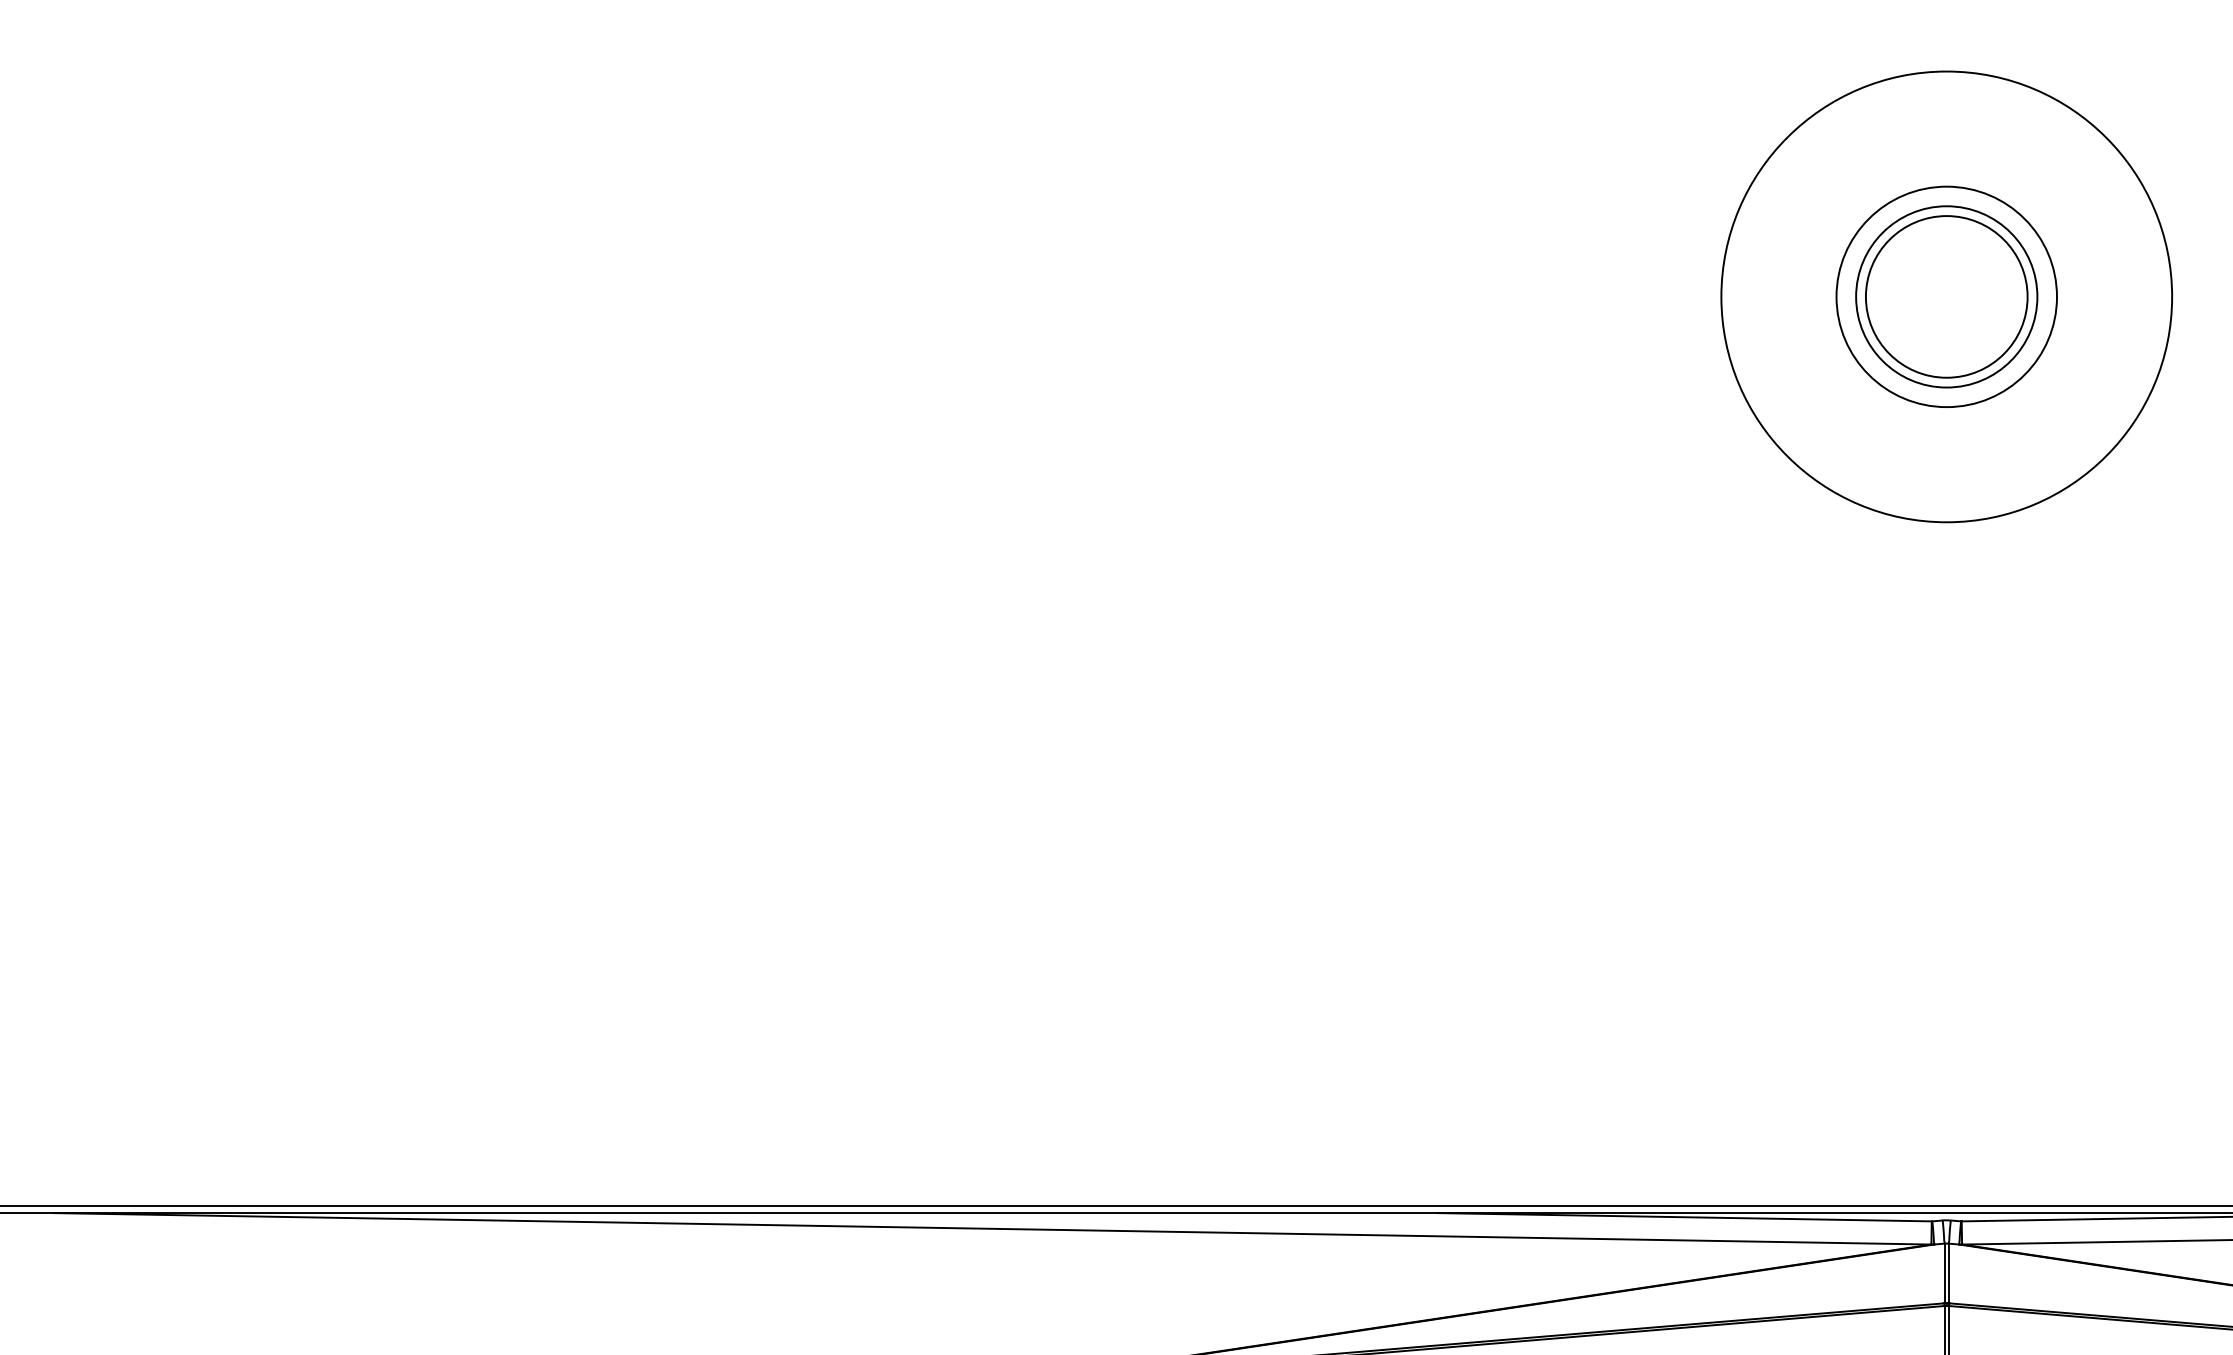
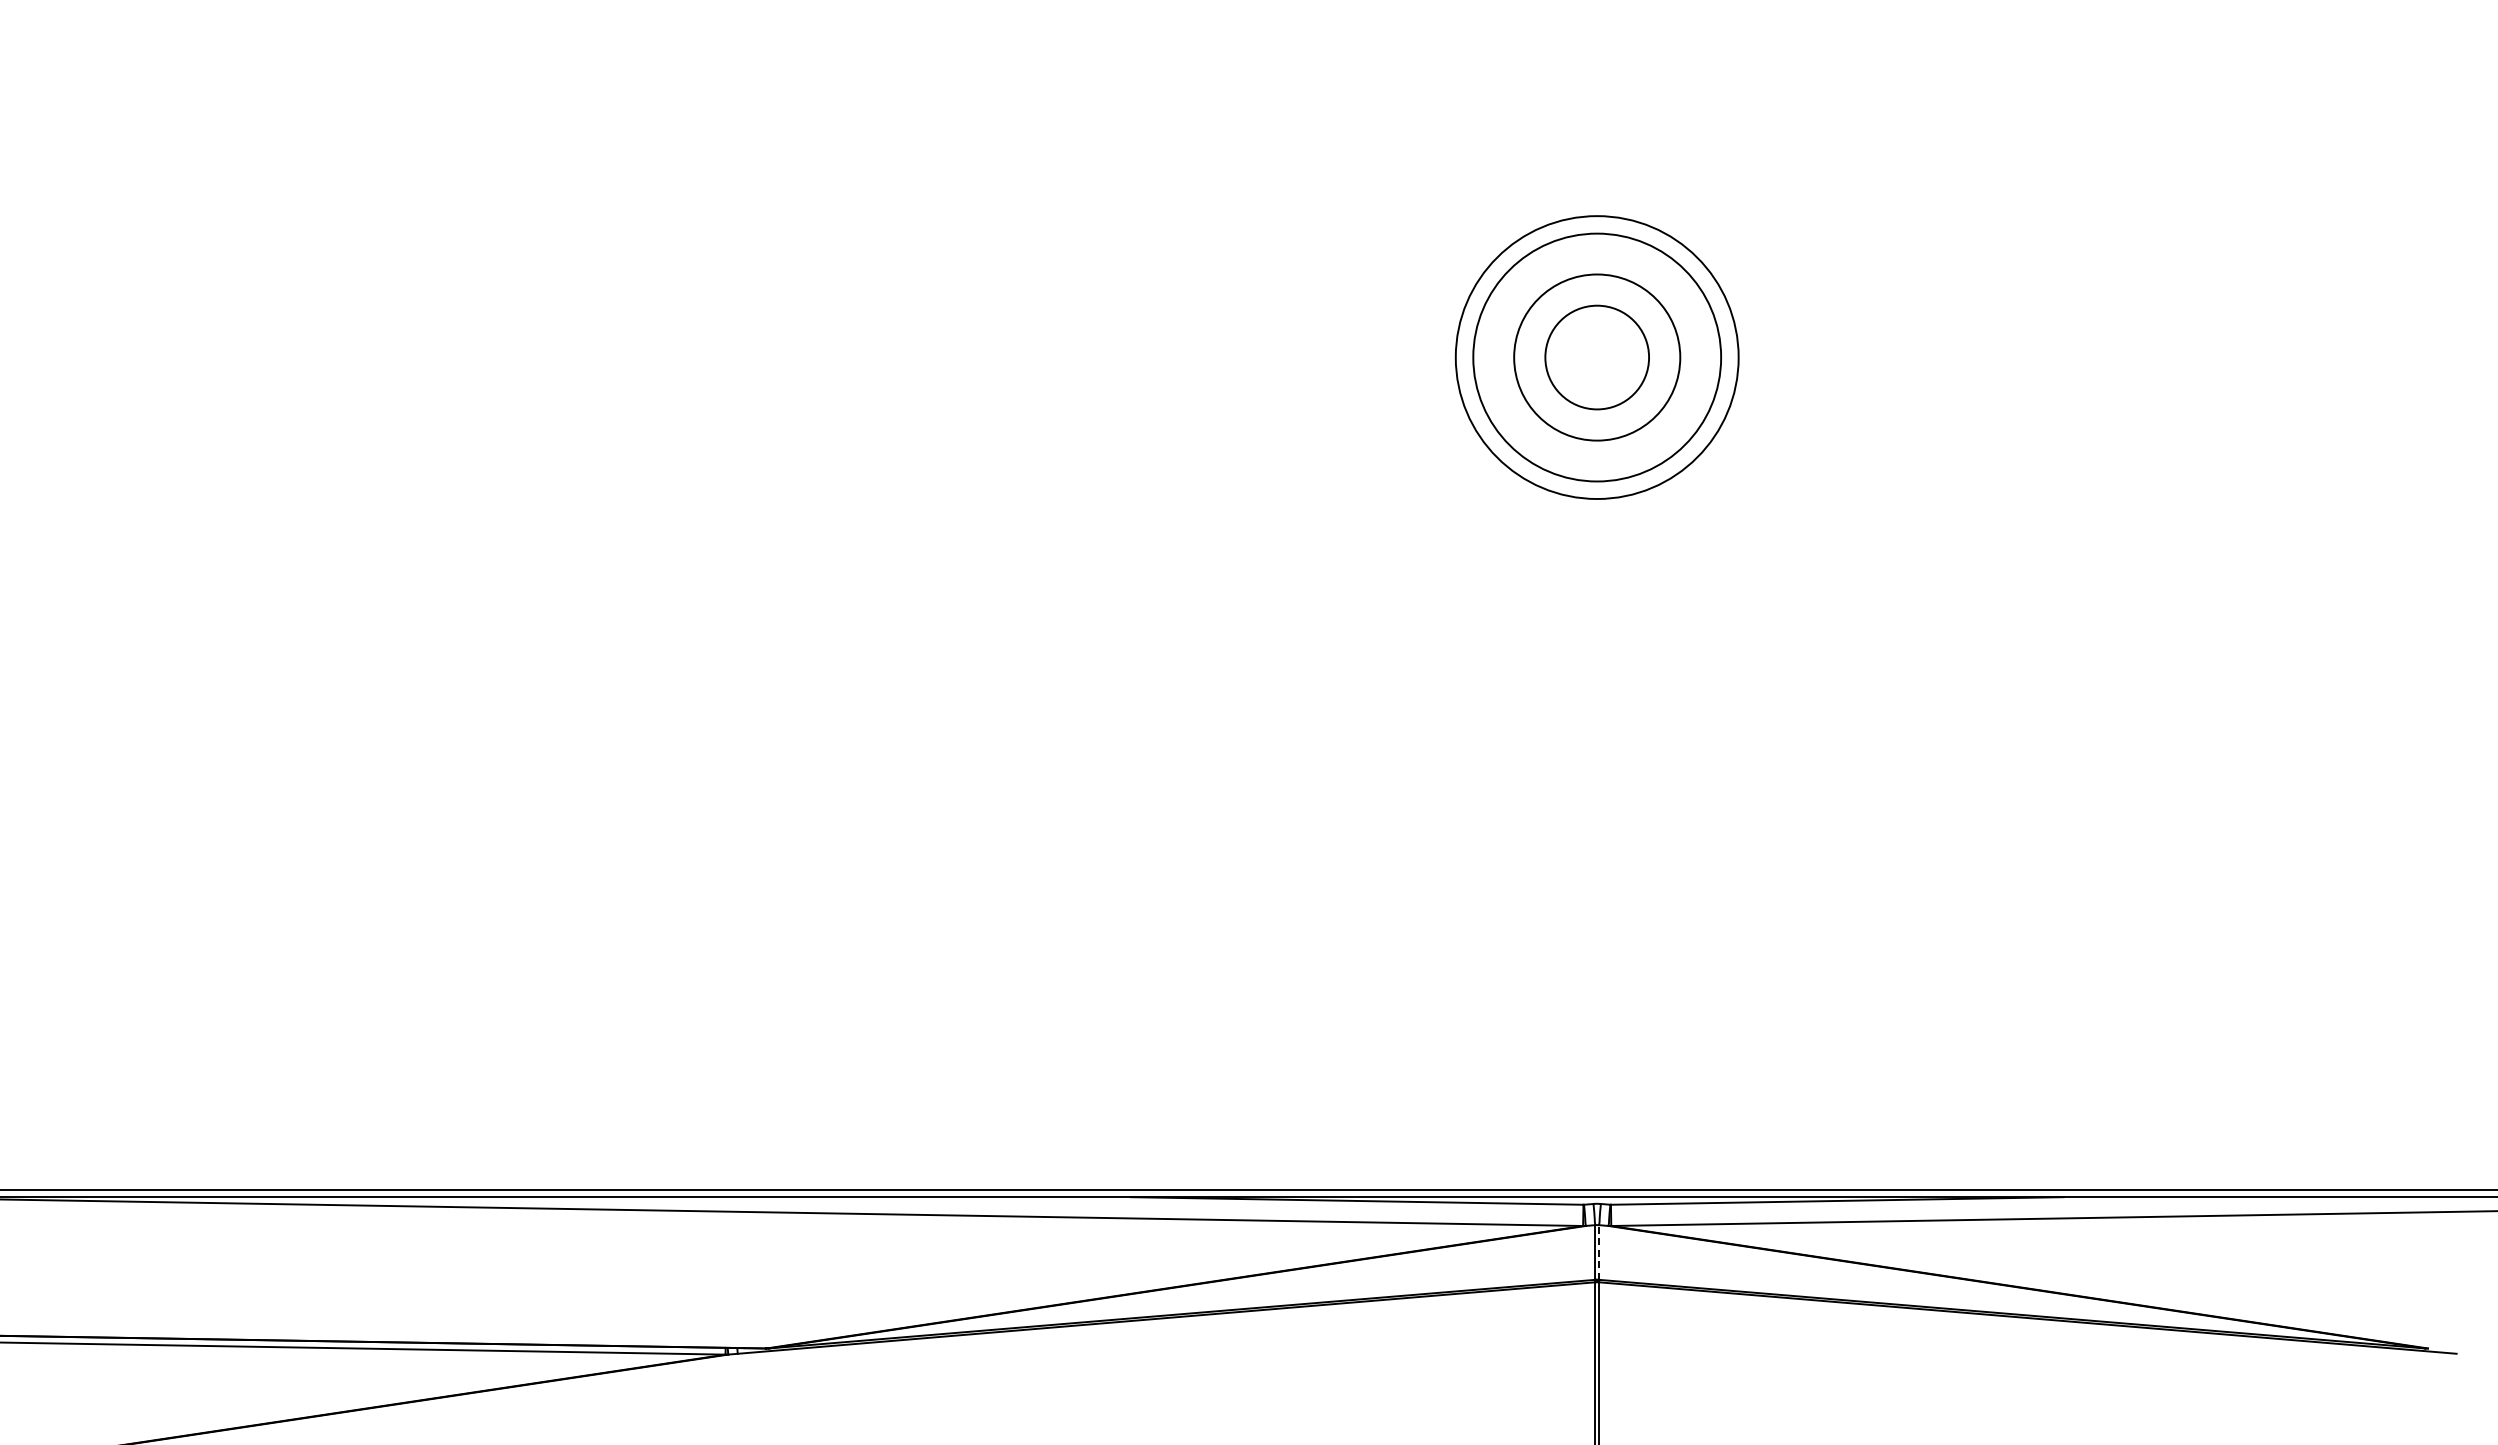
circle: (1945, 296) -> (1596, 357), size x0.6
circle: (1947, 296) -> (1597, 357), size x0.7
circle: (1947, 296) -> (1597, 357), size x1.4
line: (1949, 1272) -> (1599, 1251), solid -> dashed

